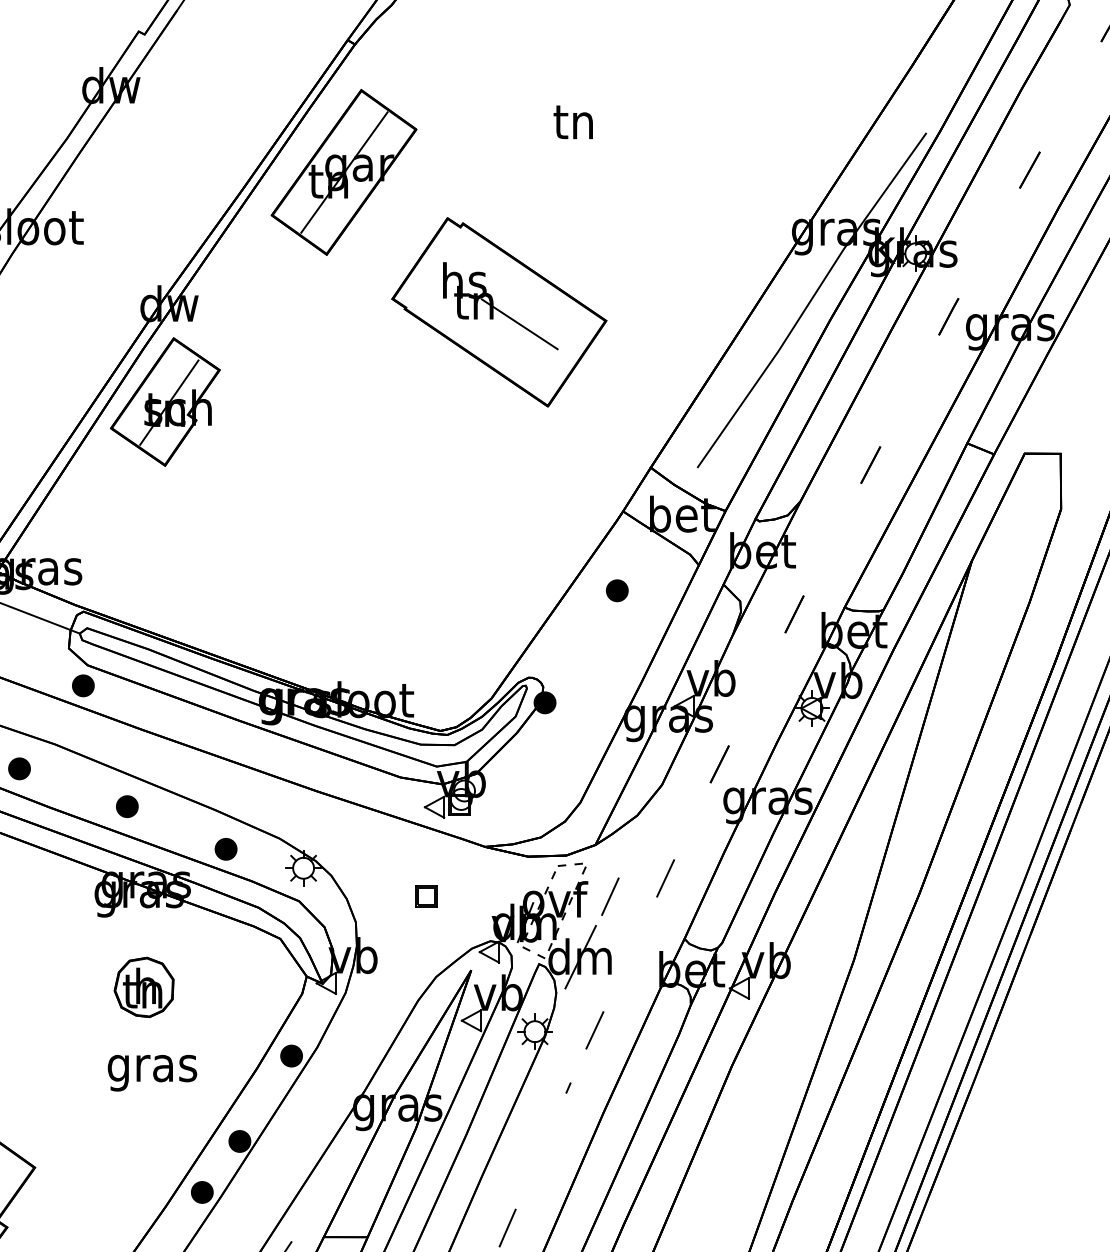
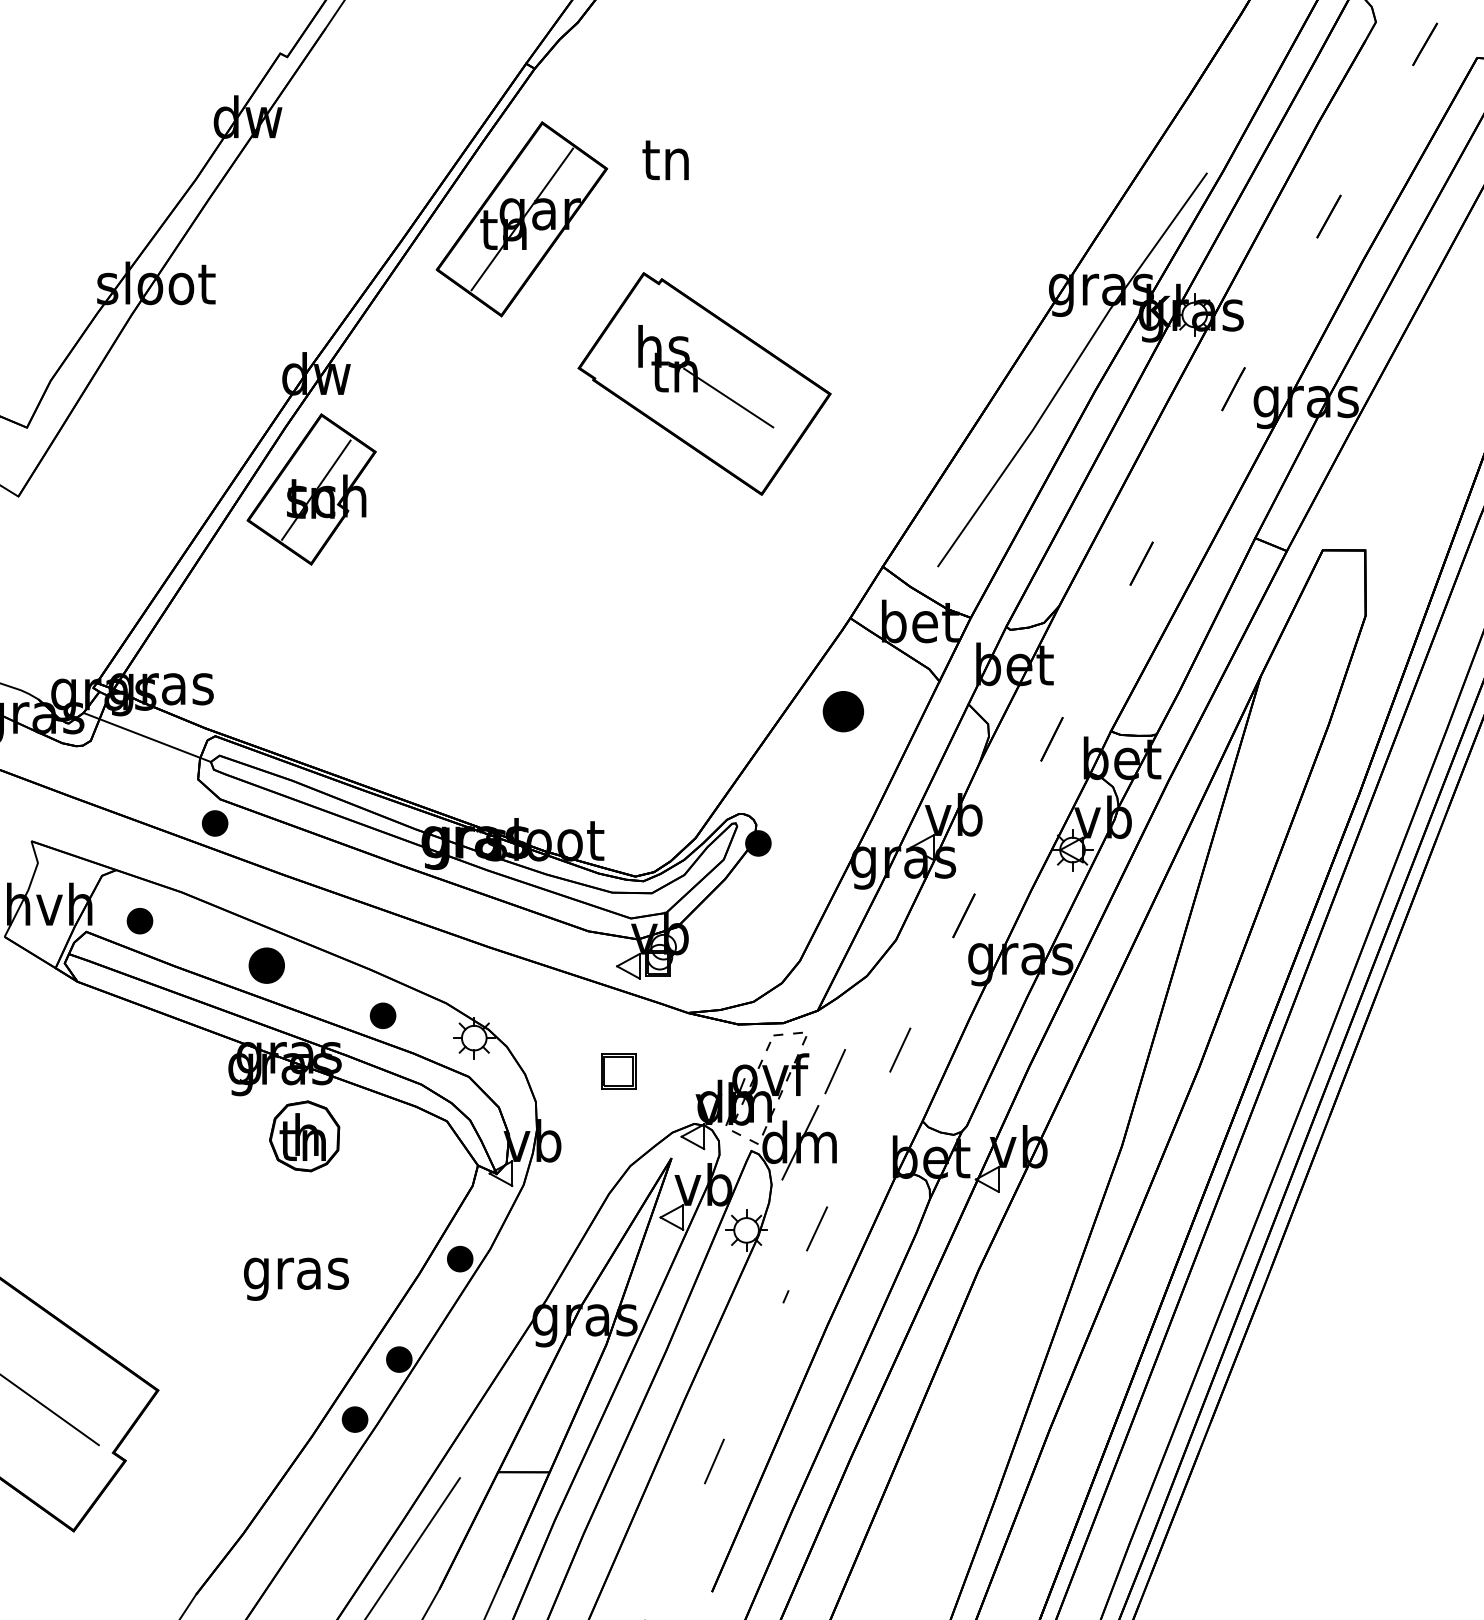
text: (573, 122) -> (665, 160), moved
part: (617, 590) -> (843, 711), size x1.6
part: (127, 806) -> (266, 965), size x1.4
part: (426, 896) -> (618, 1071), size x1.4
part: (144, 987) -> (304, 1136), moved

